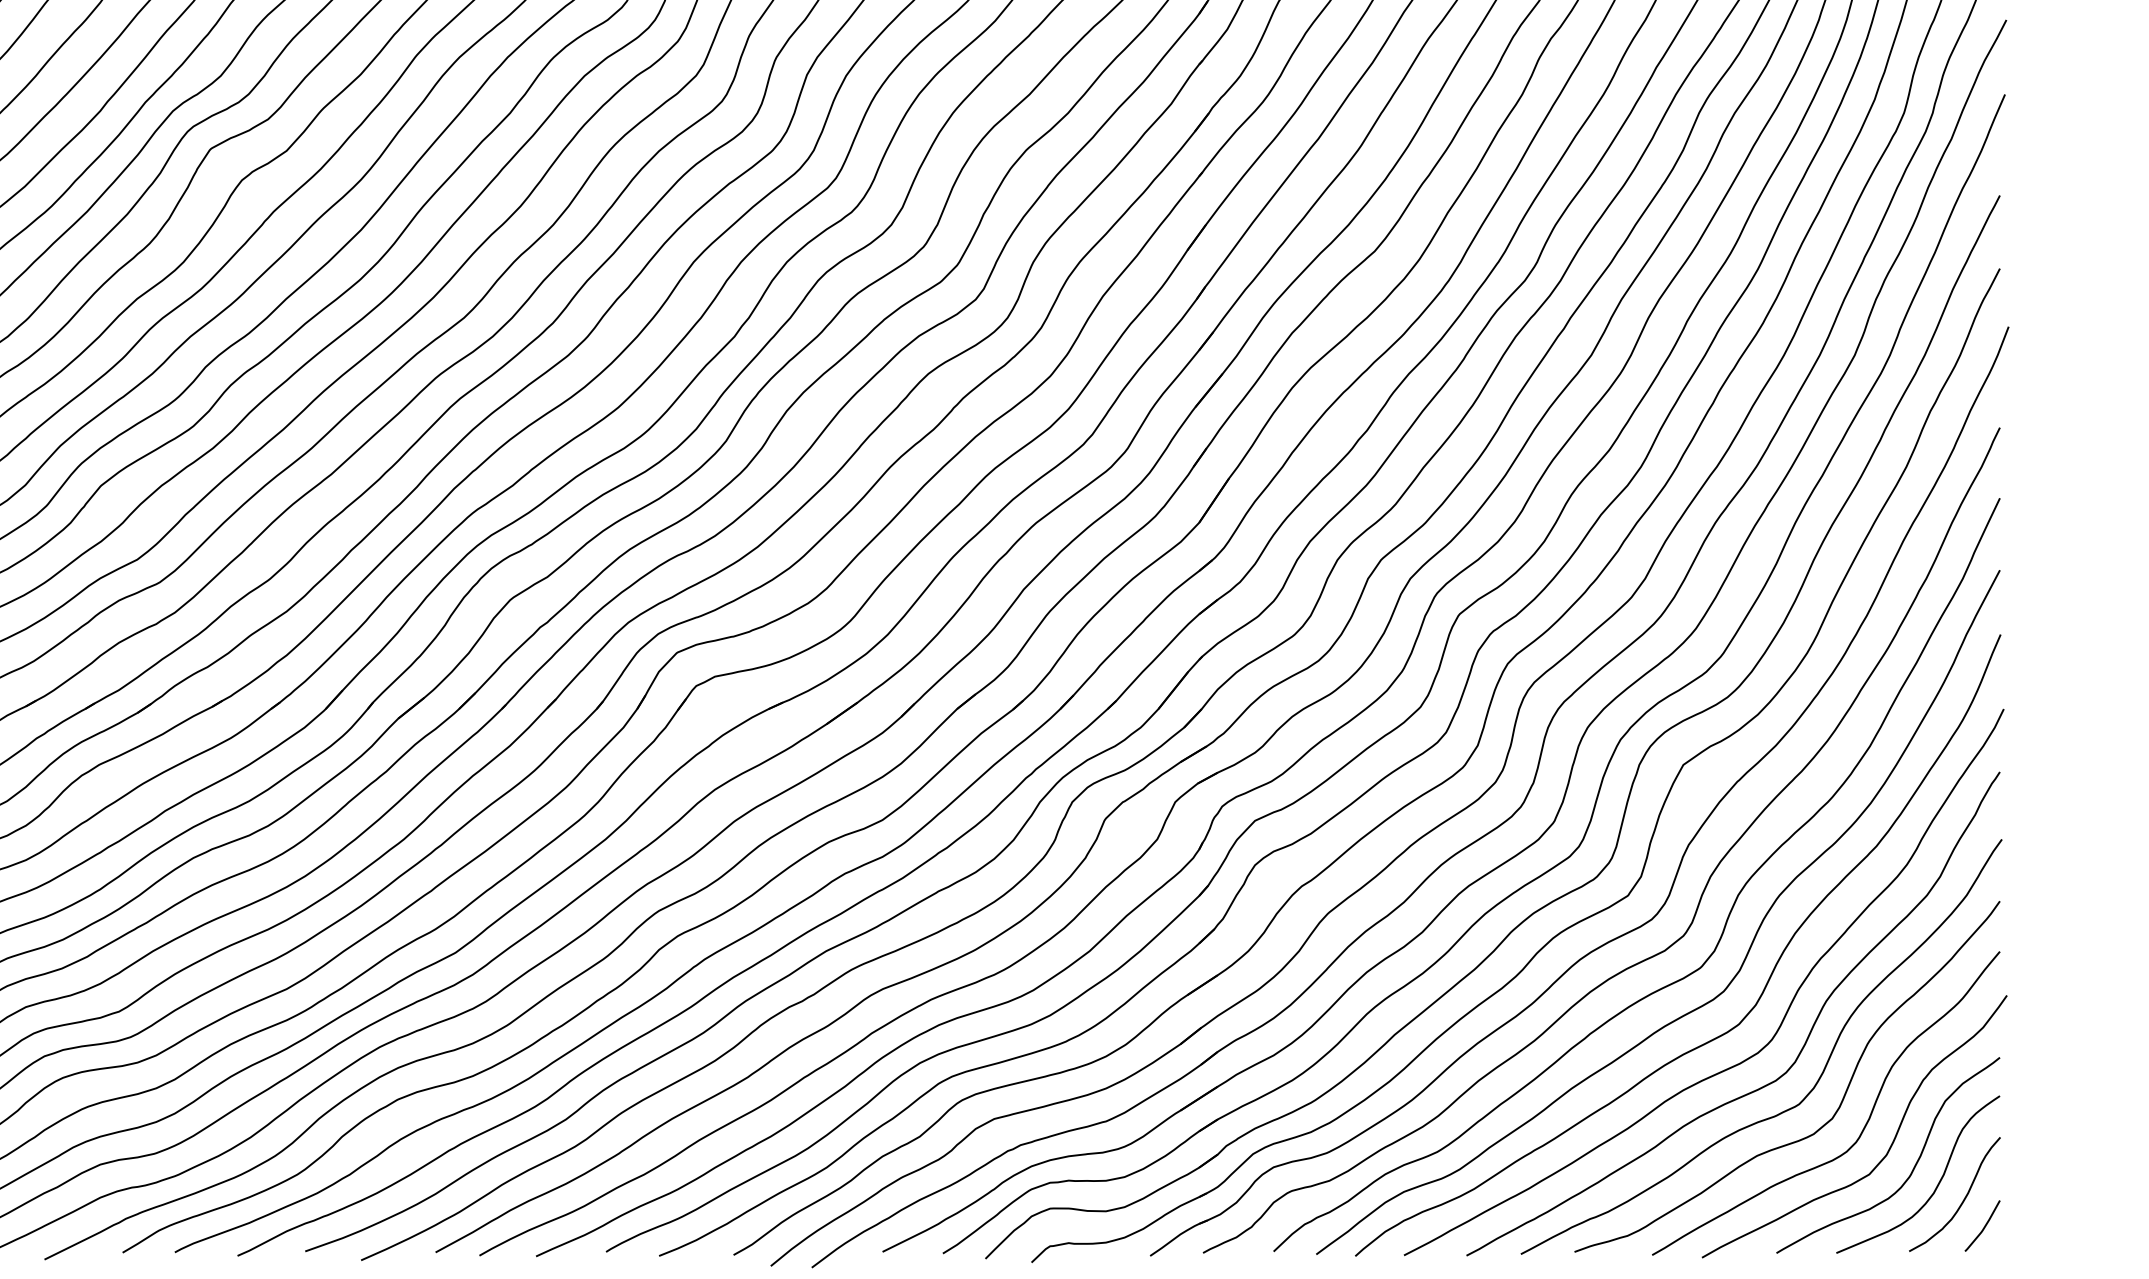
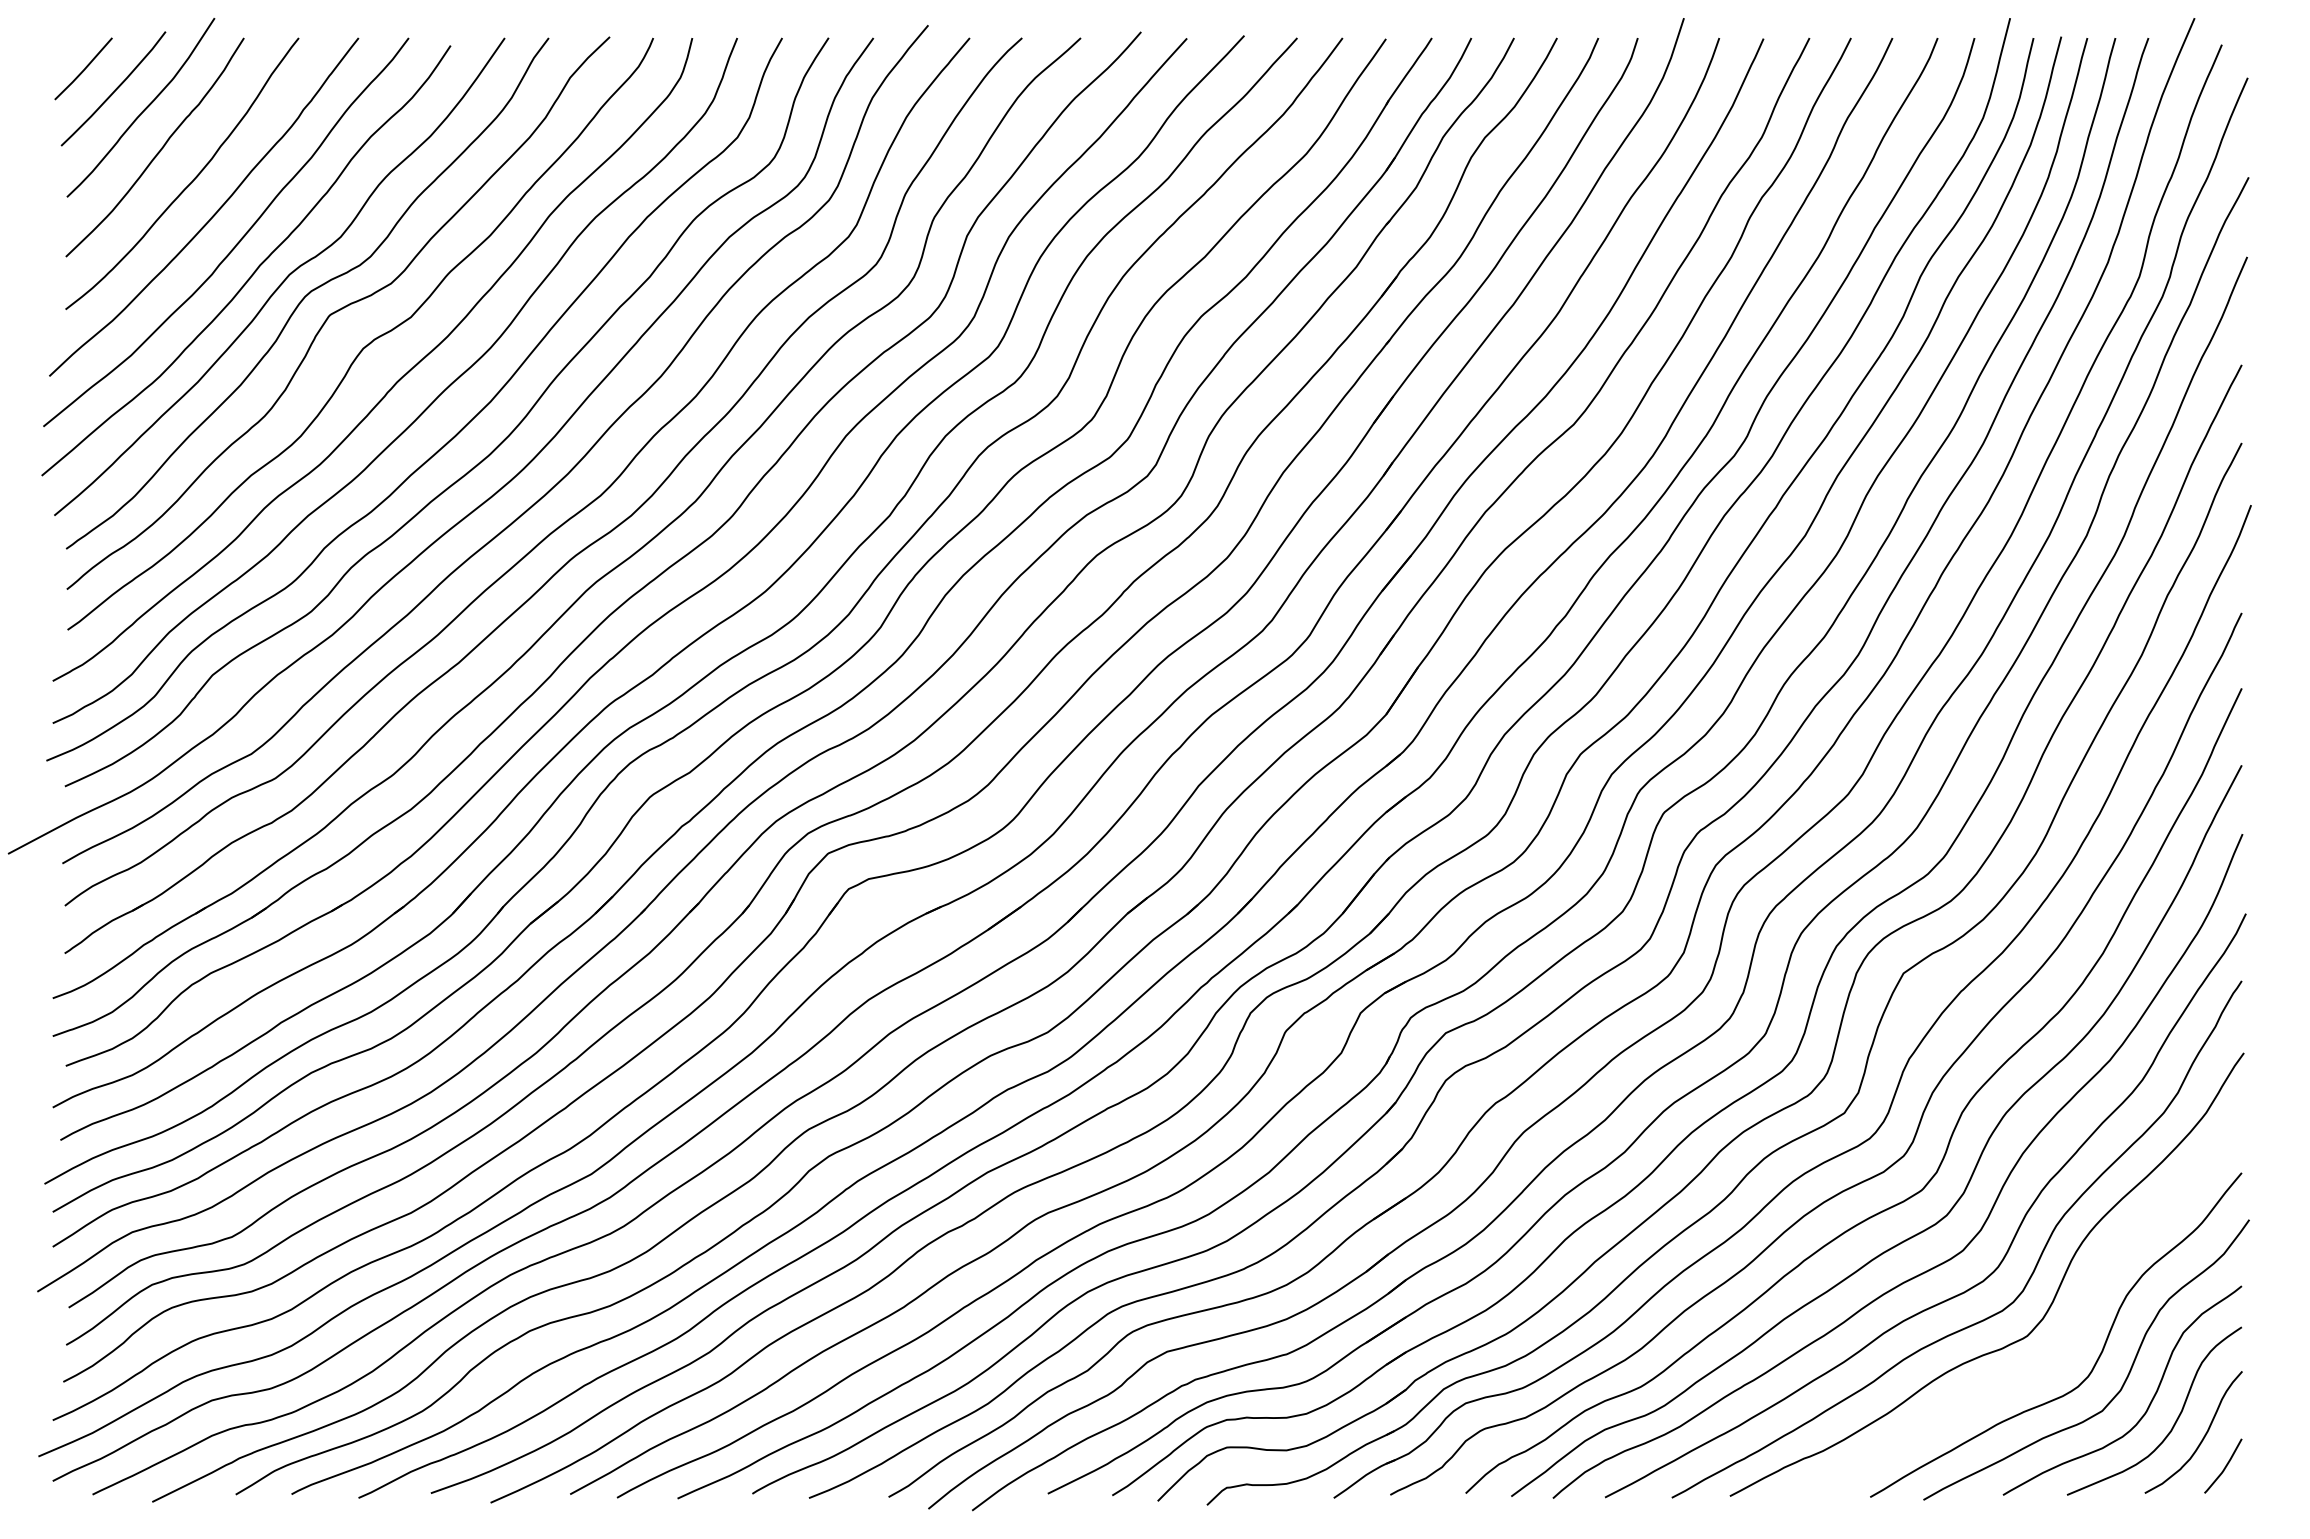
curve: (1842, 1098) -> (2073, 1329), removed

